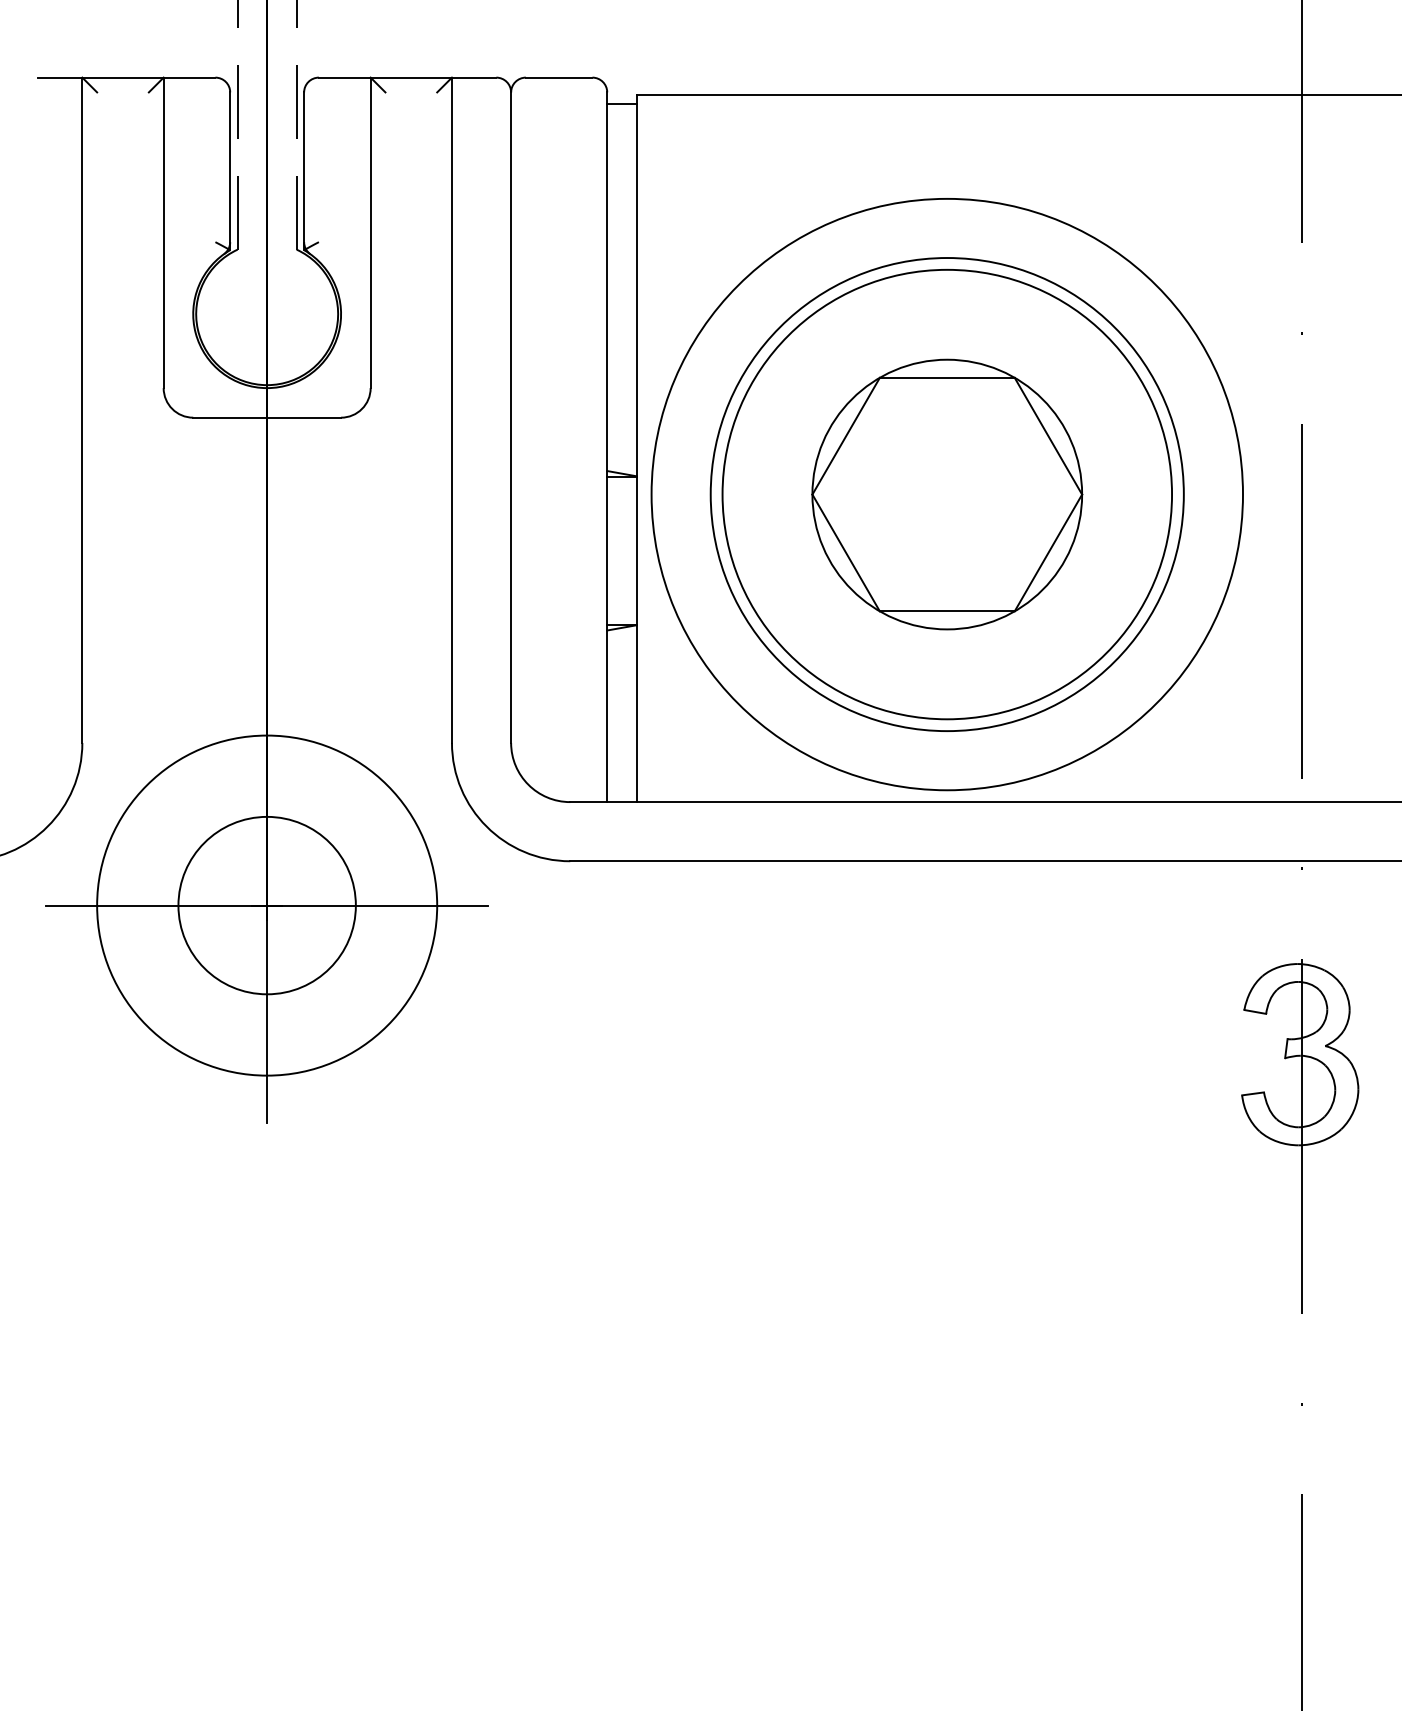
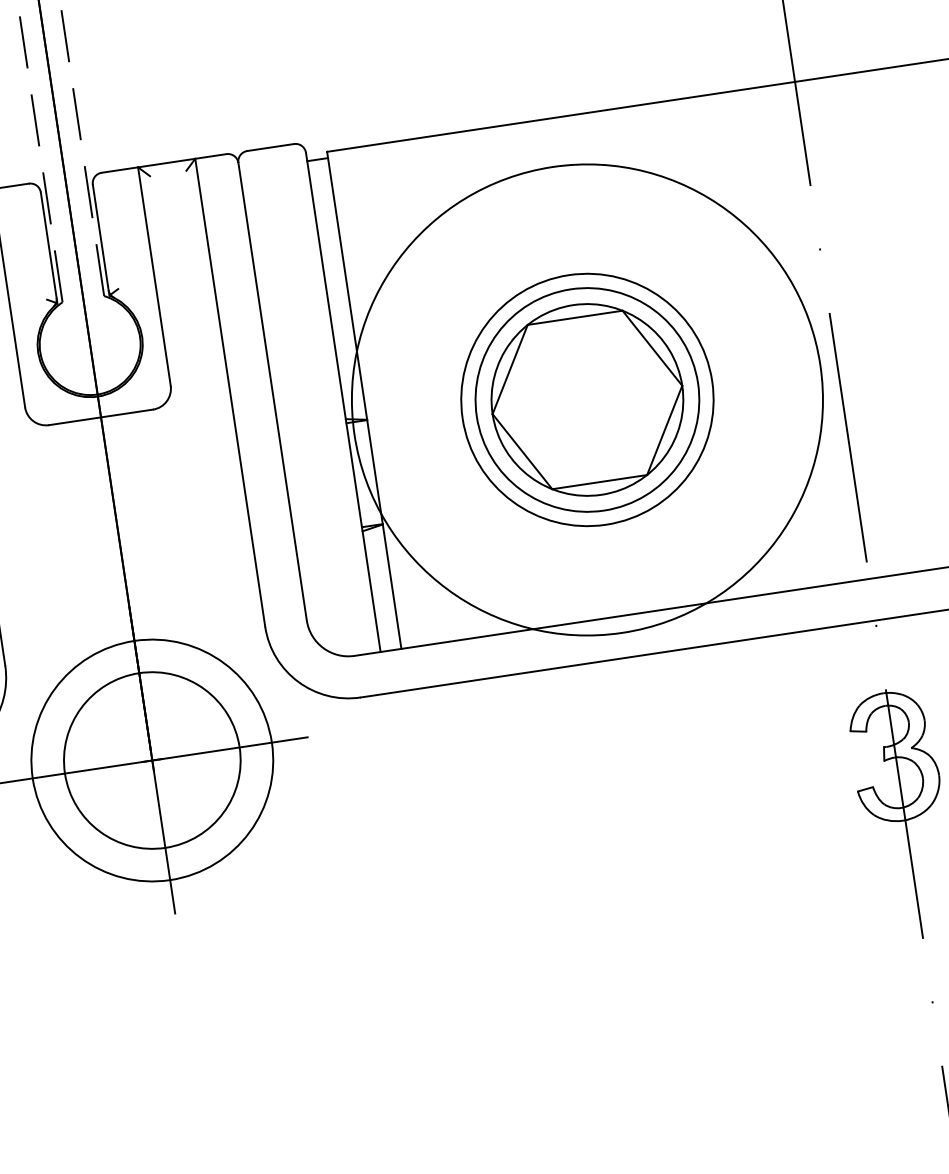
circle: (946, 494) -> (586, 400), size x0.6
circle: (946, 494) -> (586, 400), size x1.4
circle: (947, 494) -> (587, 399), size x0.7
circle: (266, 905) -> (151, 760), size x1.4

